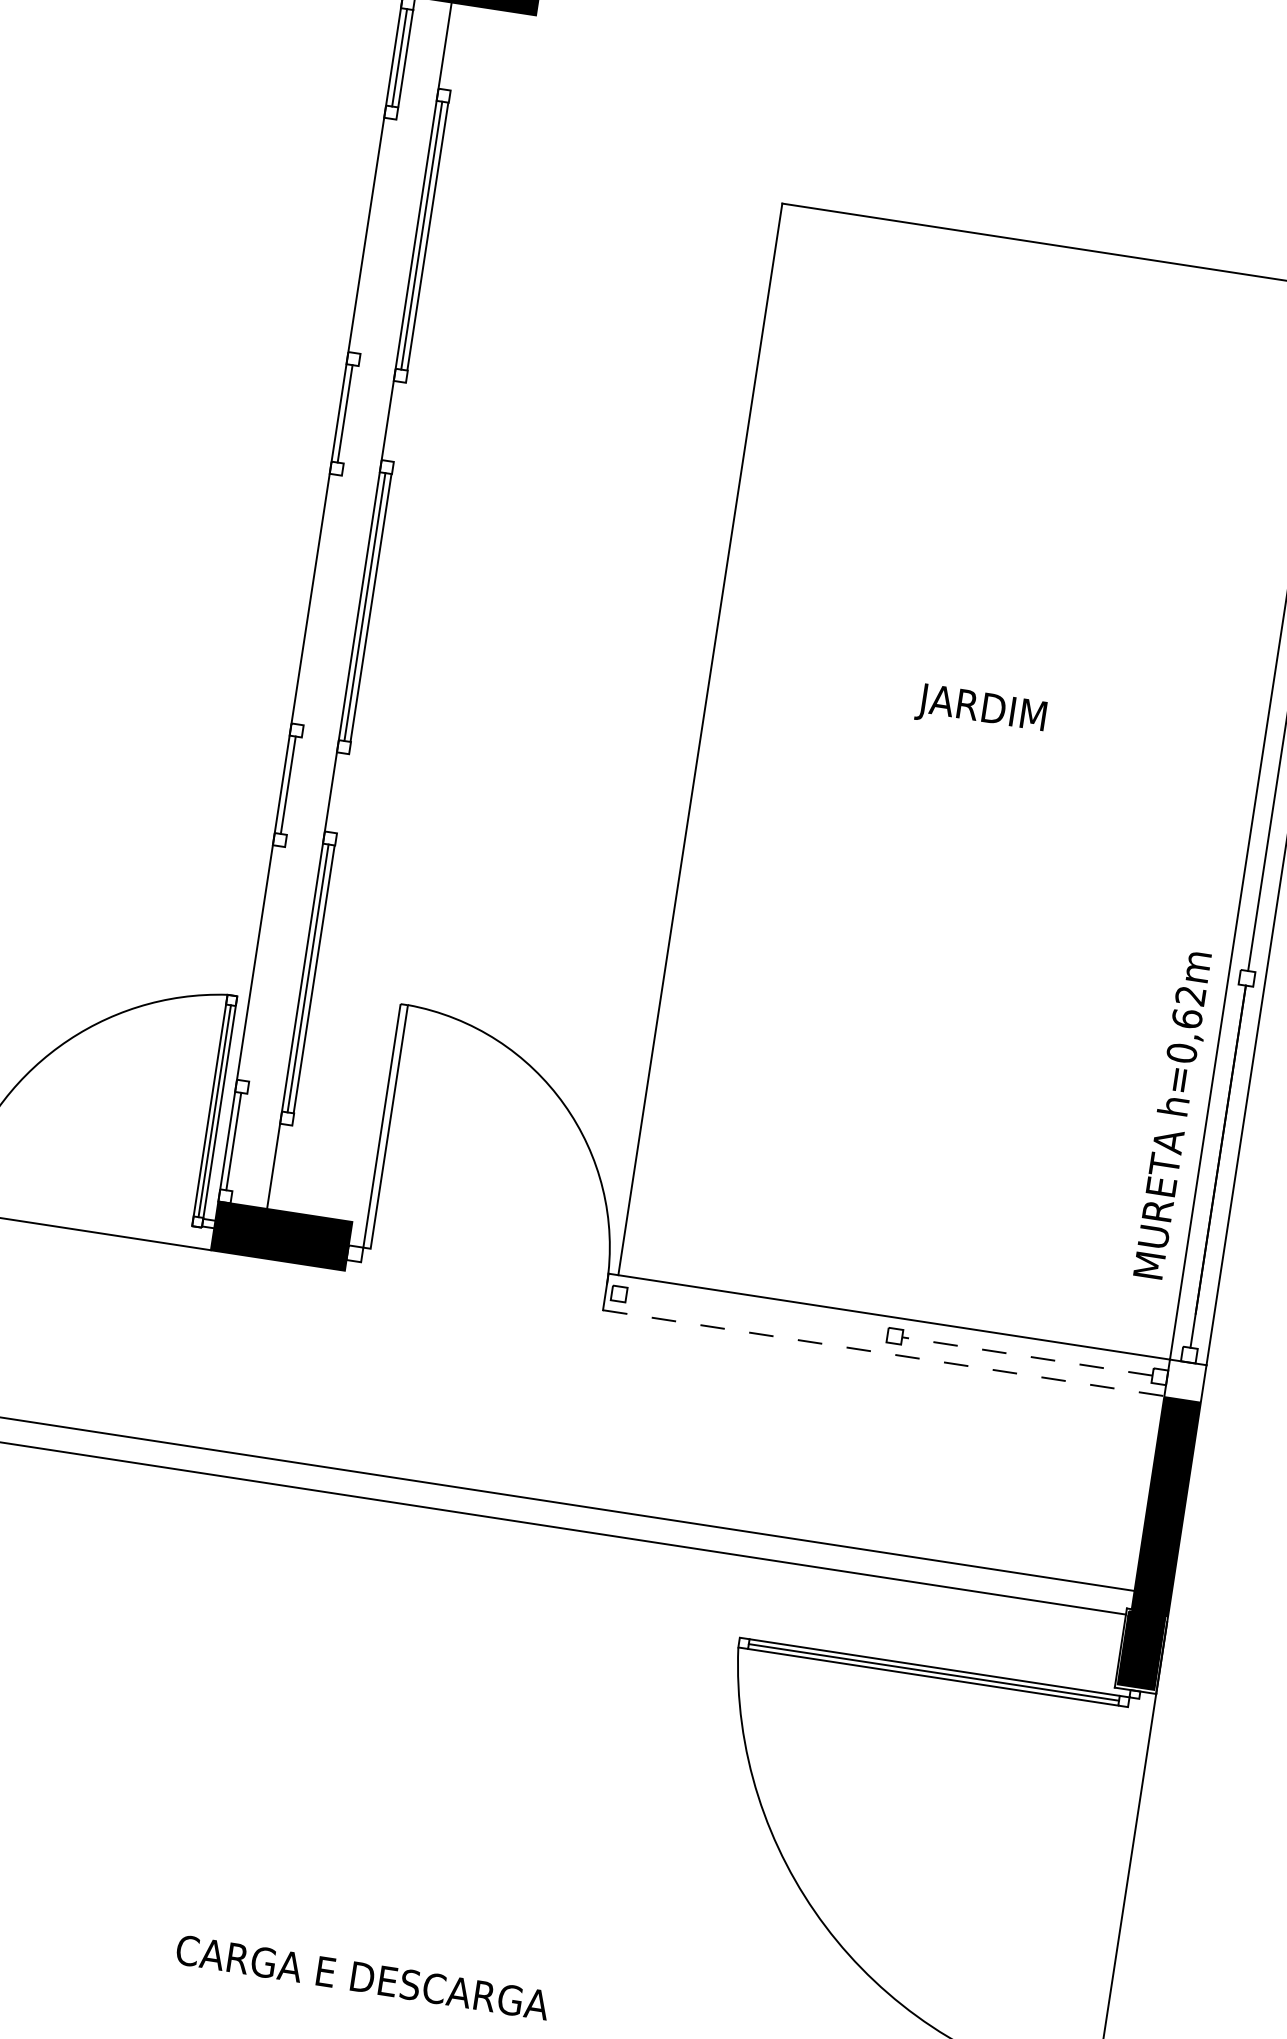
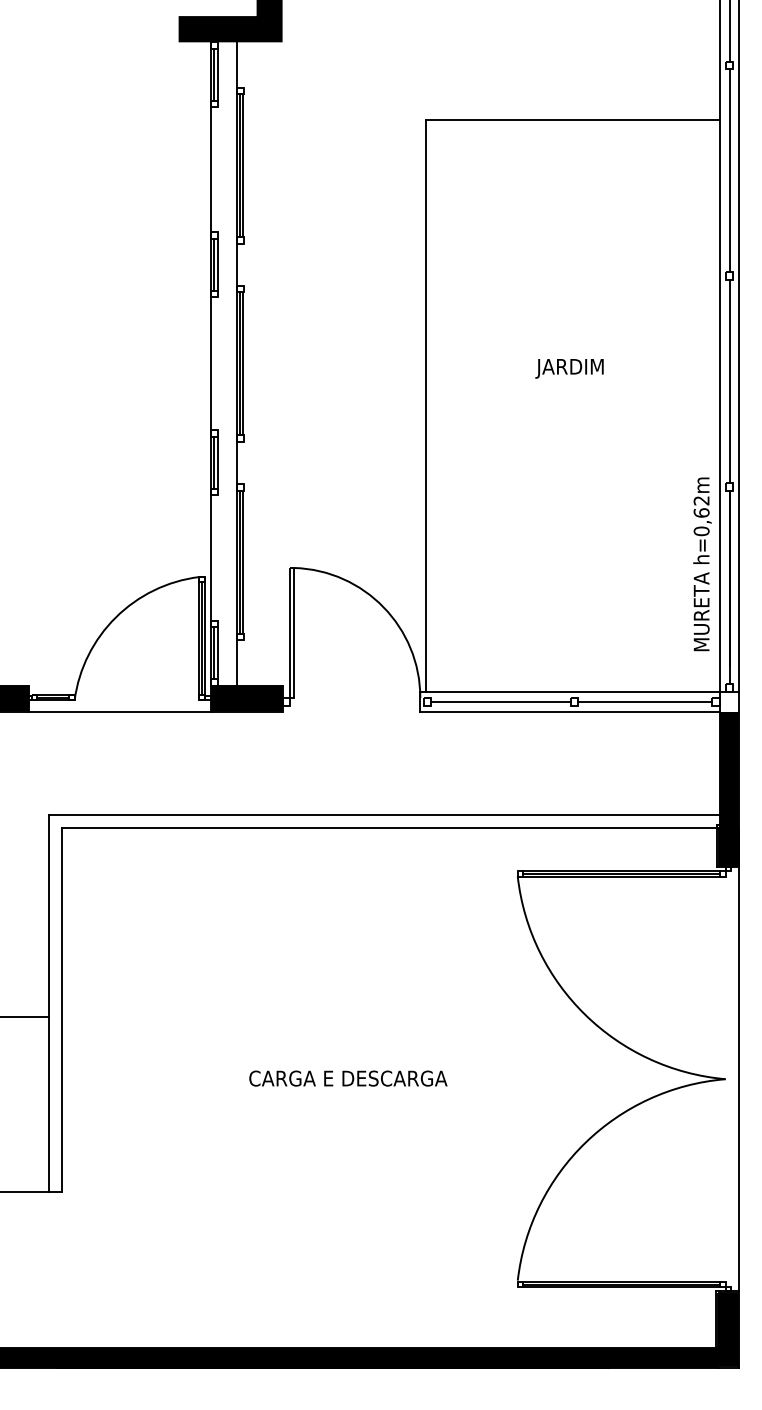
line: (351, 414) -> (217, 264), added
line: (294, 785) -> (217, 462), added
line: (239, 1143) -> (217, 653), added
line: (756, 1314) -> (500, 701), added
line: (884, 1353) -> (570, 711), dashed -> solid
line: (1027, 1356) -> (645, 701), dashed -> solid

